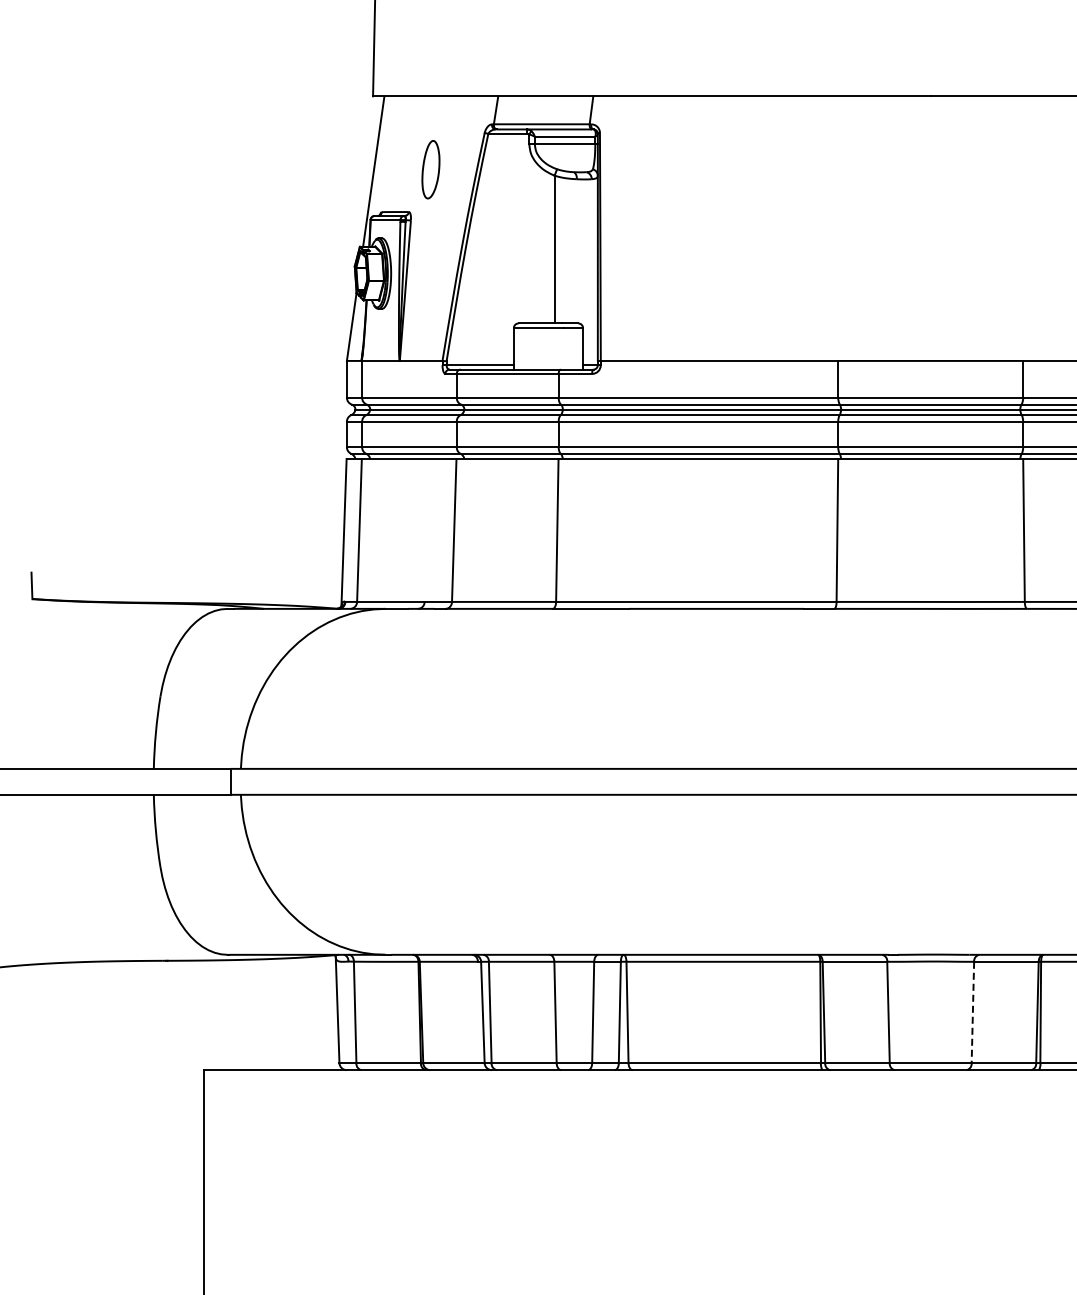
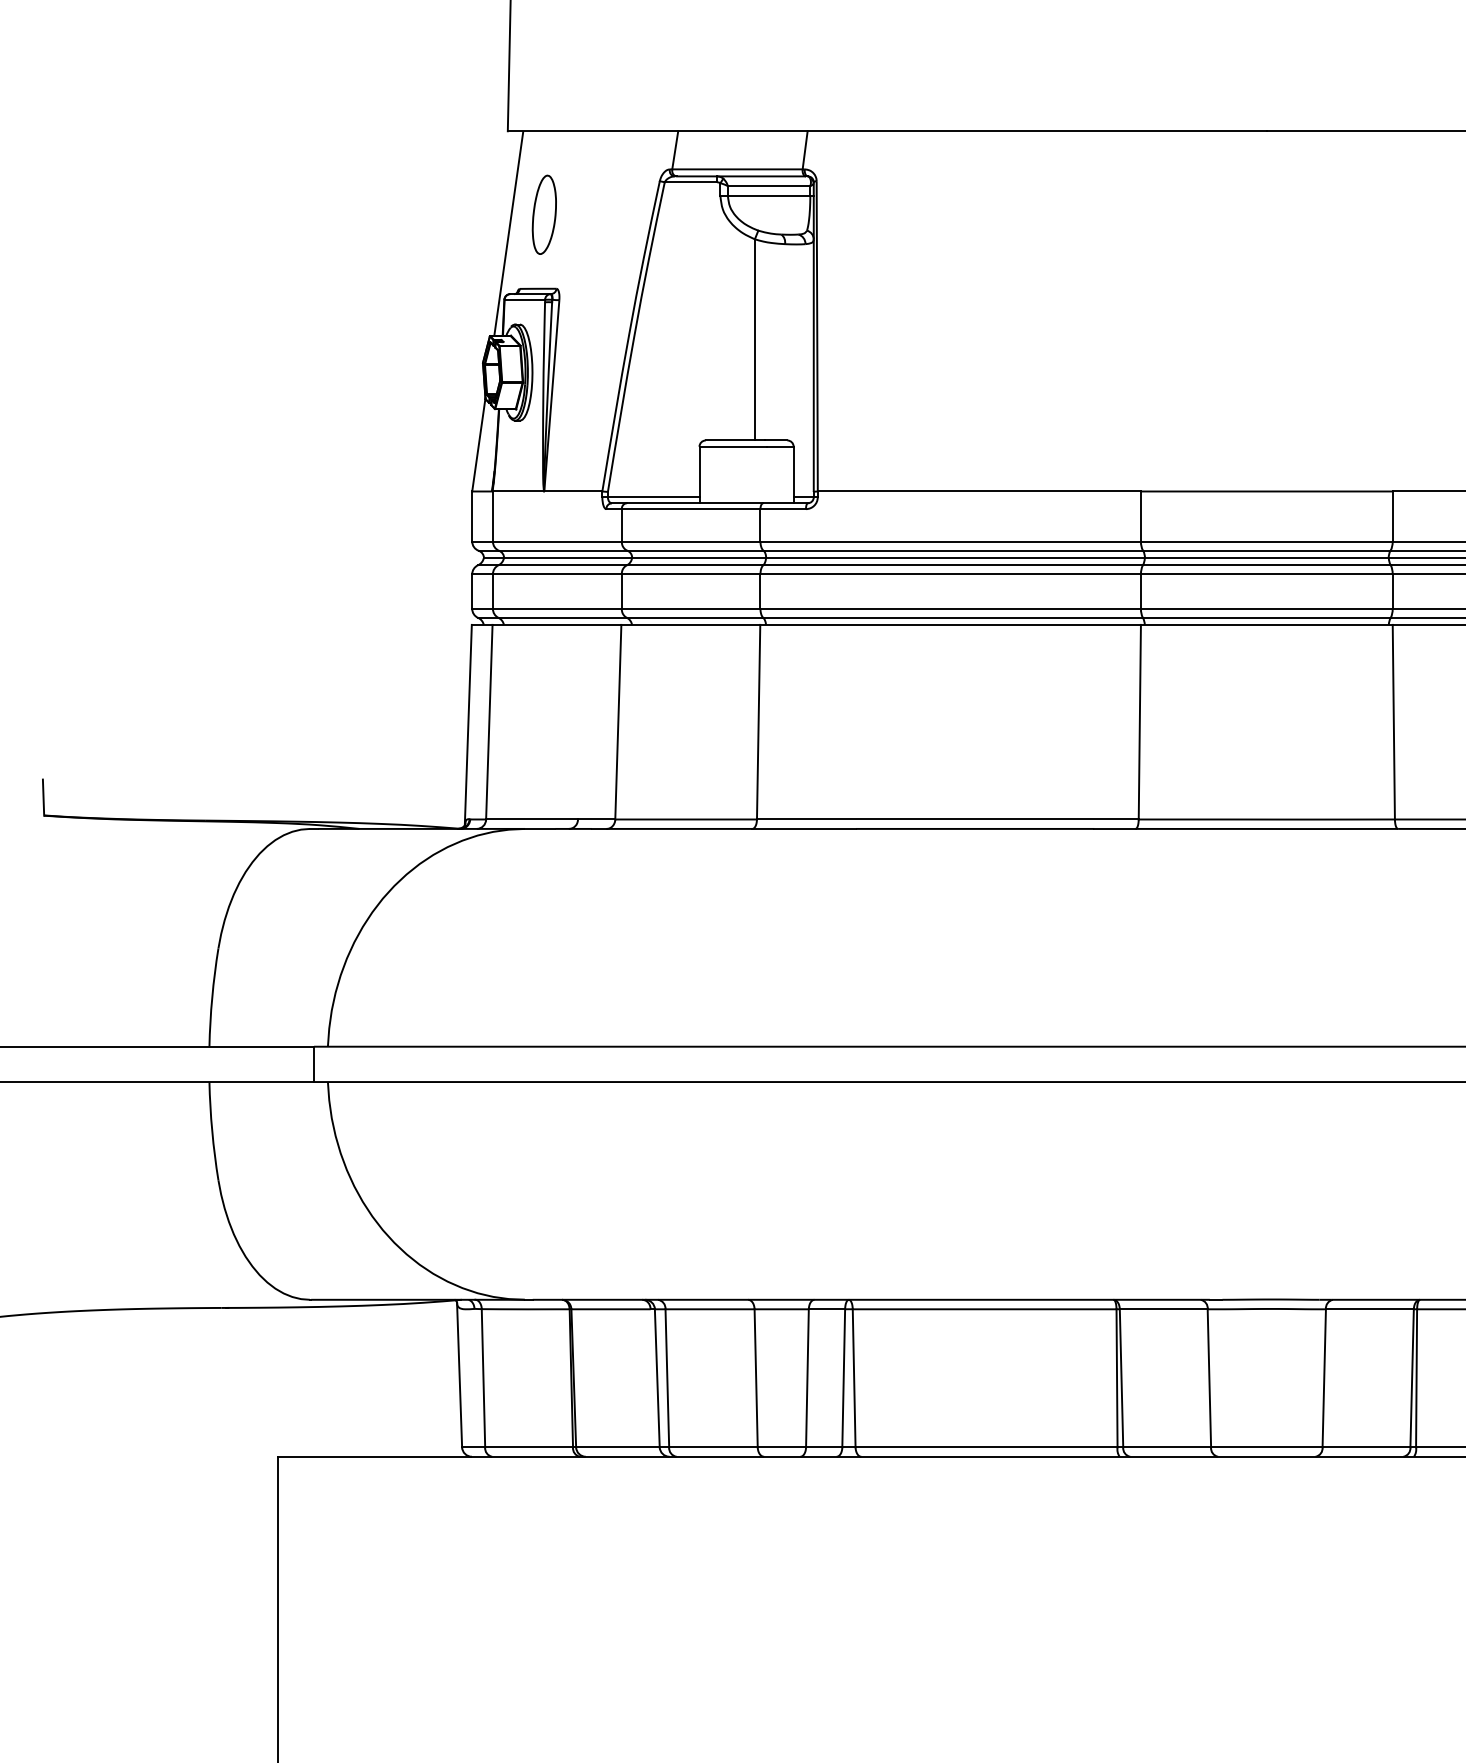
part: (430, 169) -> (543, 214), moved
line: (972, 1012) -> (1323, 1378), dashed -> solid

